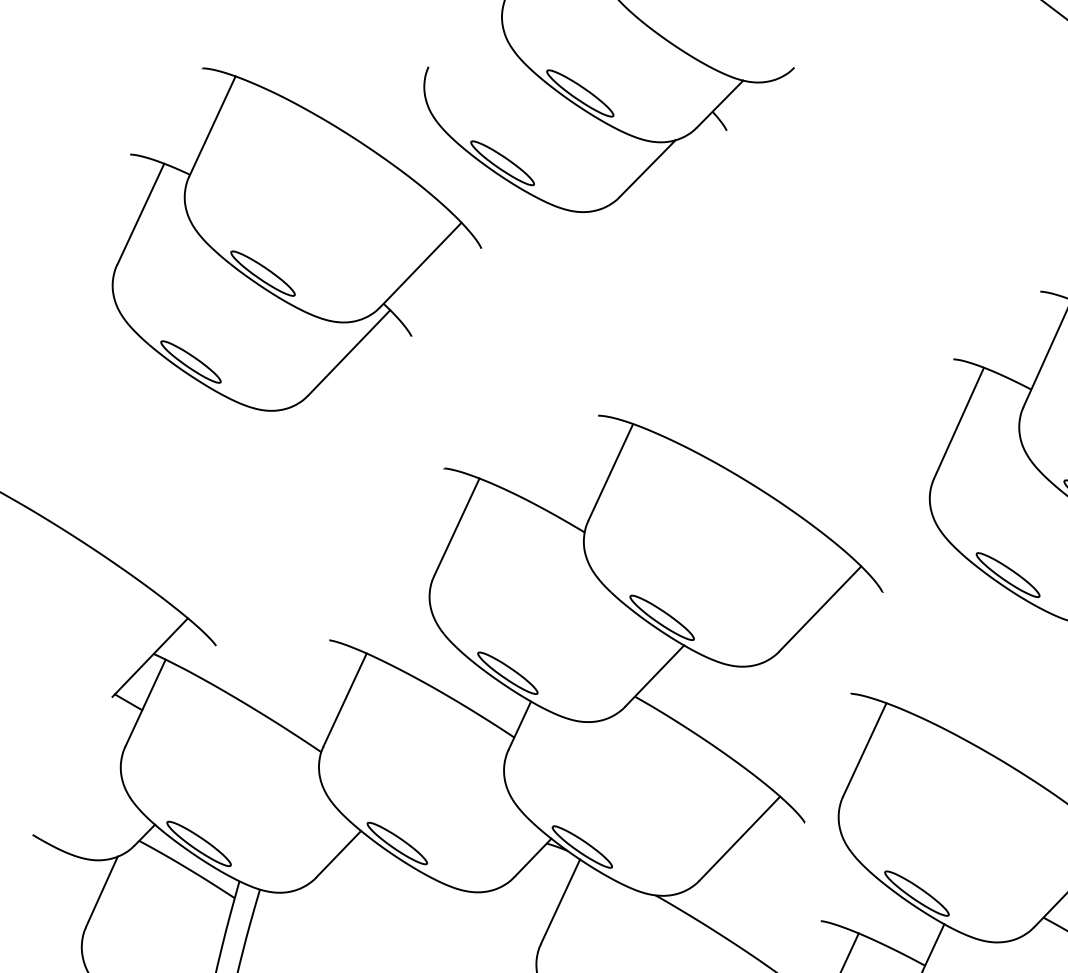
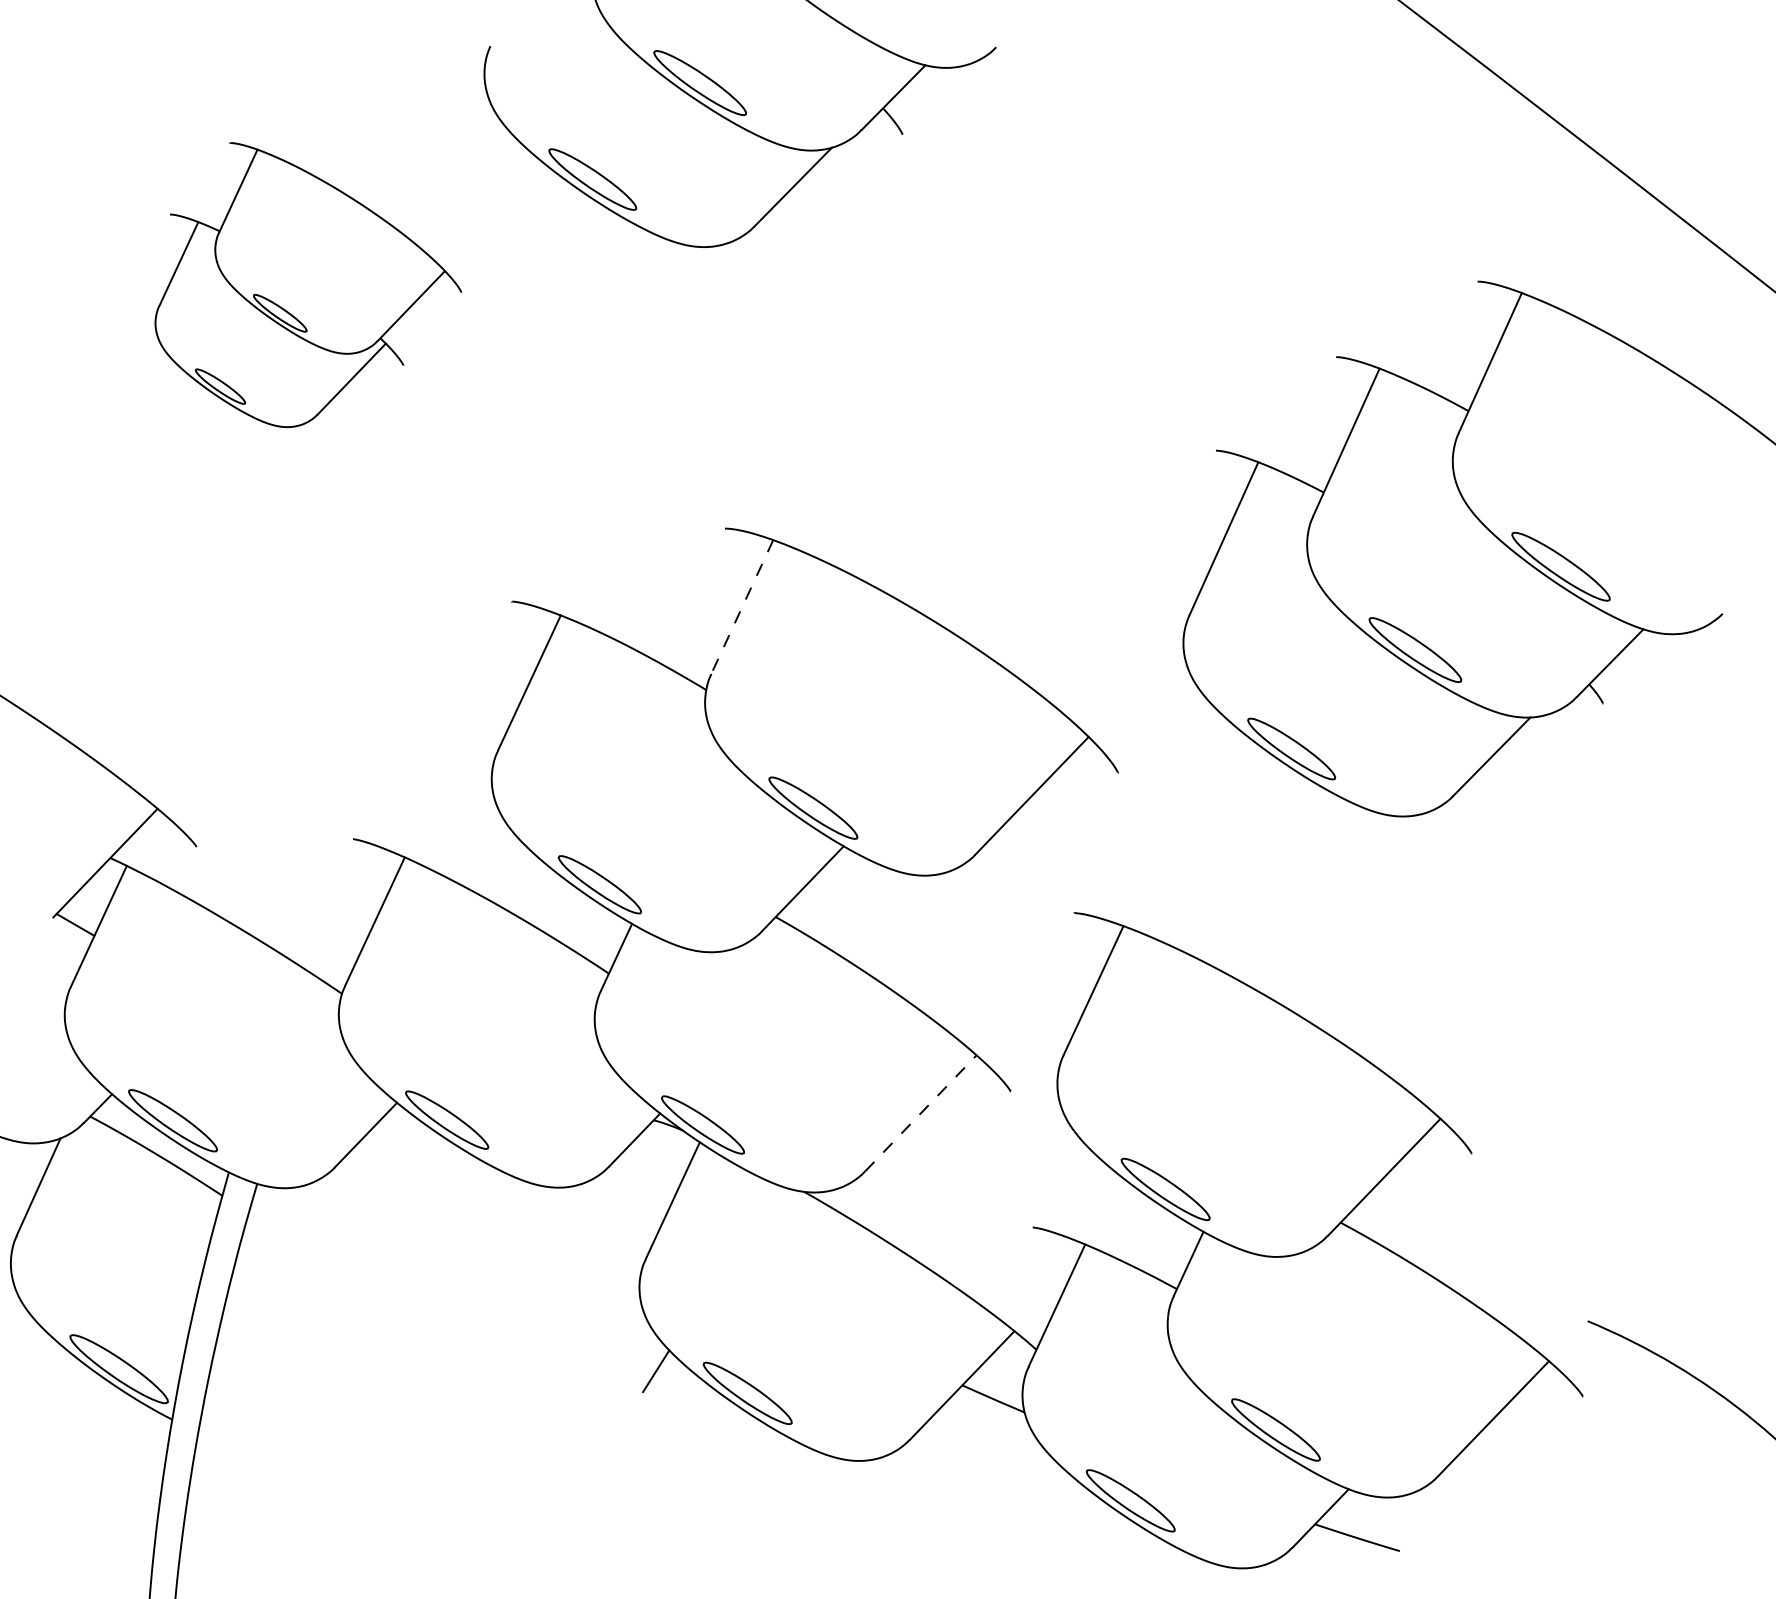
part: (297, 239) -> (308, 284), size x0.6
line: (610, 472) -> (742, 606), solid -> dashed
line: (740, 837) -> (921, 1112), solid -> dashed

